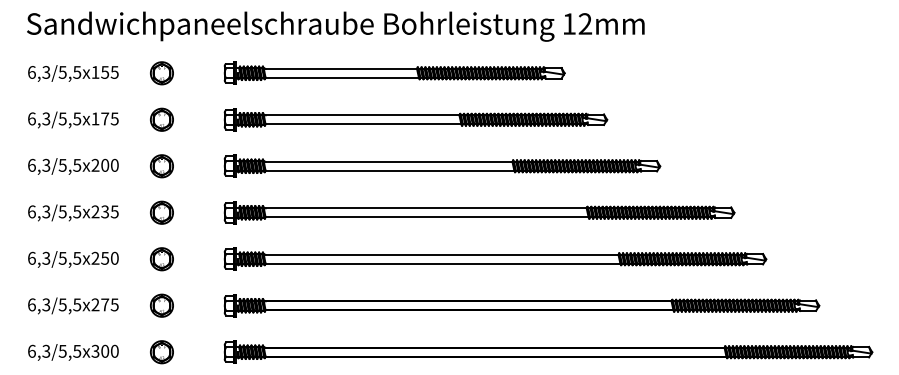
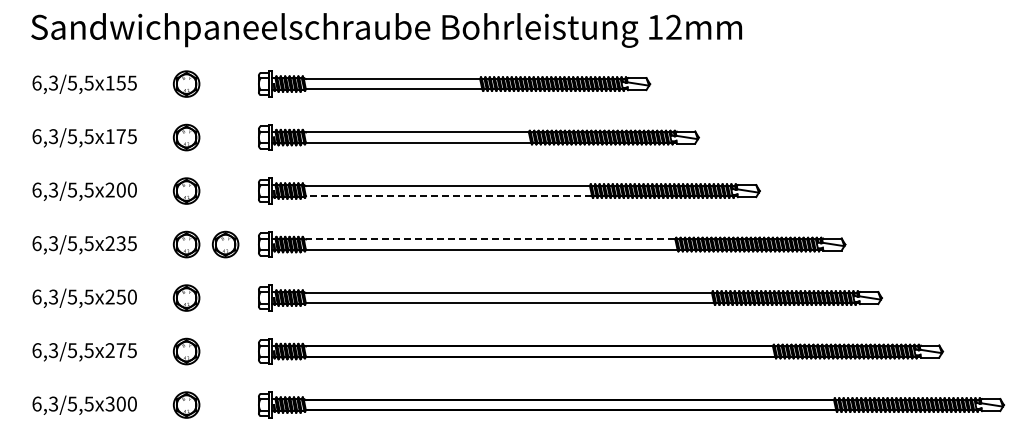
line: (389, 170) -> (448, 196), solid -> dashed
line: (426, 208) -> (490, 239), solid -> dashed
part: (195, 212) -> (225, 244), added

